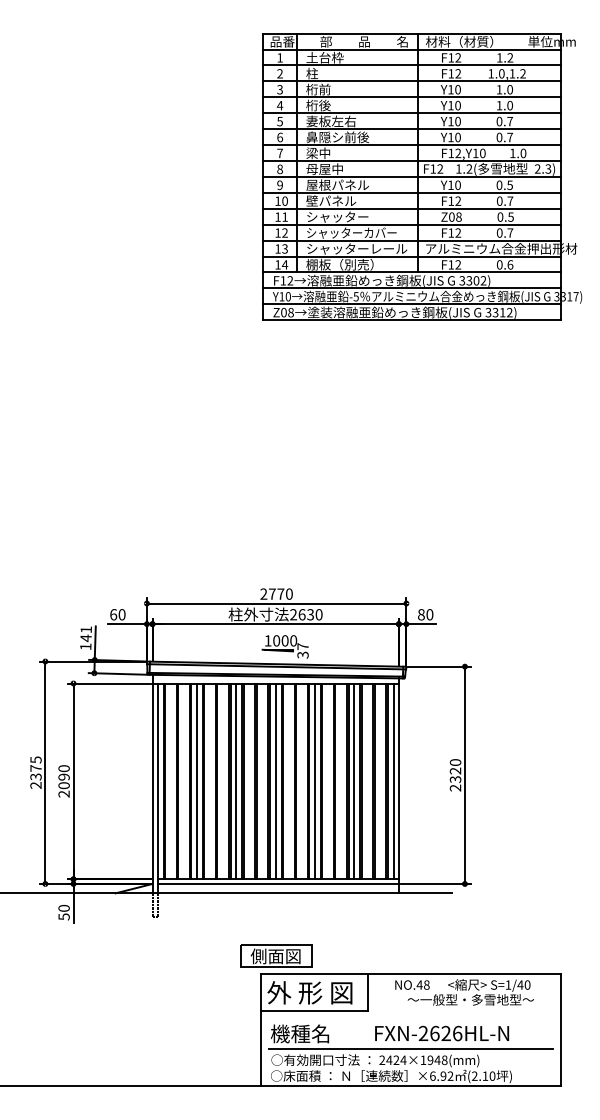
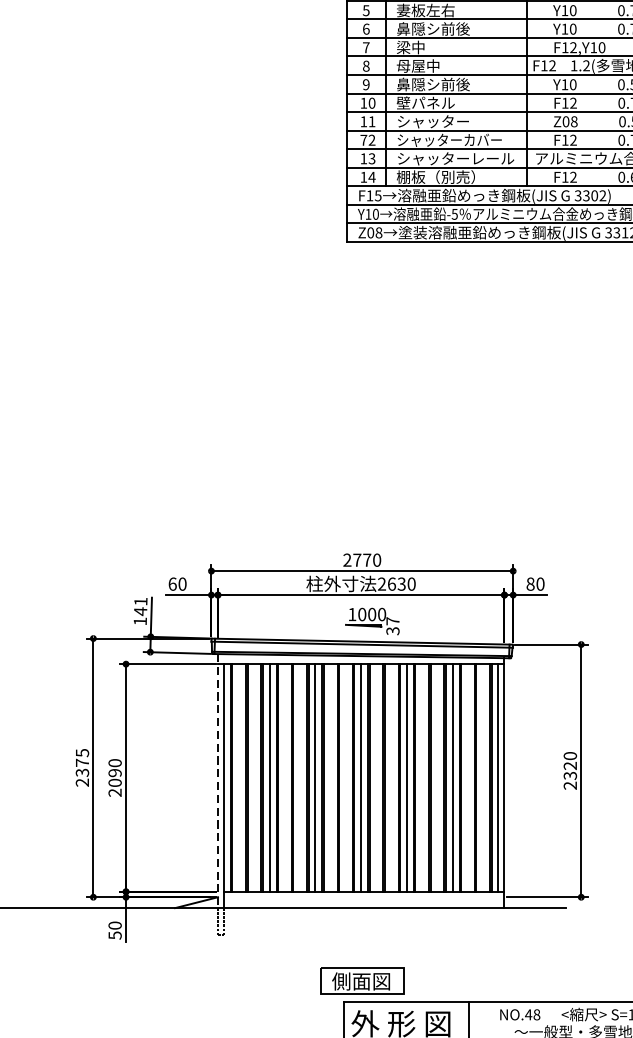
text: (337, 184) -> (433, 83), 屋根パネル -> 鼻隠シ前後
text: (277, 232) -> (363, 139), 12 -> 72
text: (290, 280) -> (378, 195), F12 -> F15
line: (152, 784) -> (217, 781), solid -> dashed
line: (277, 883) -> (363, 896), removed

